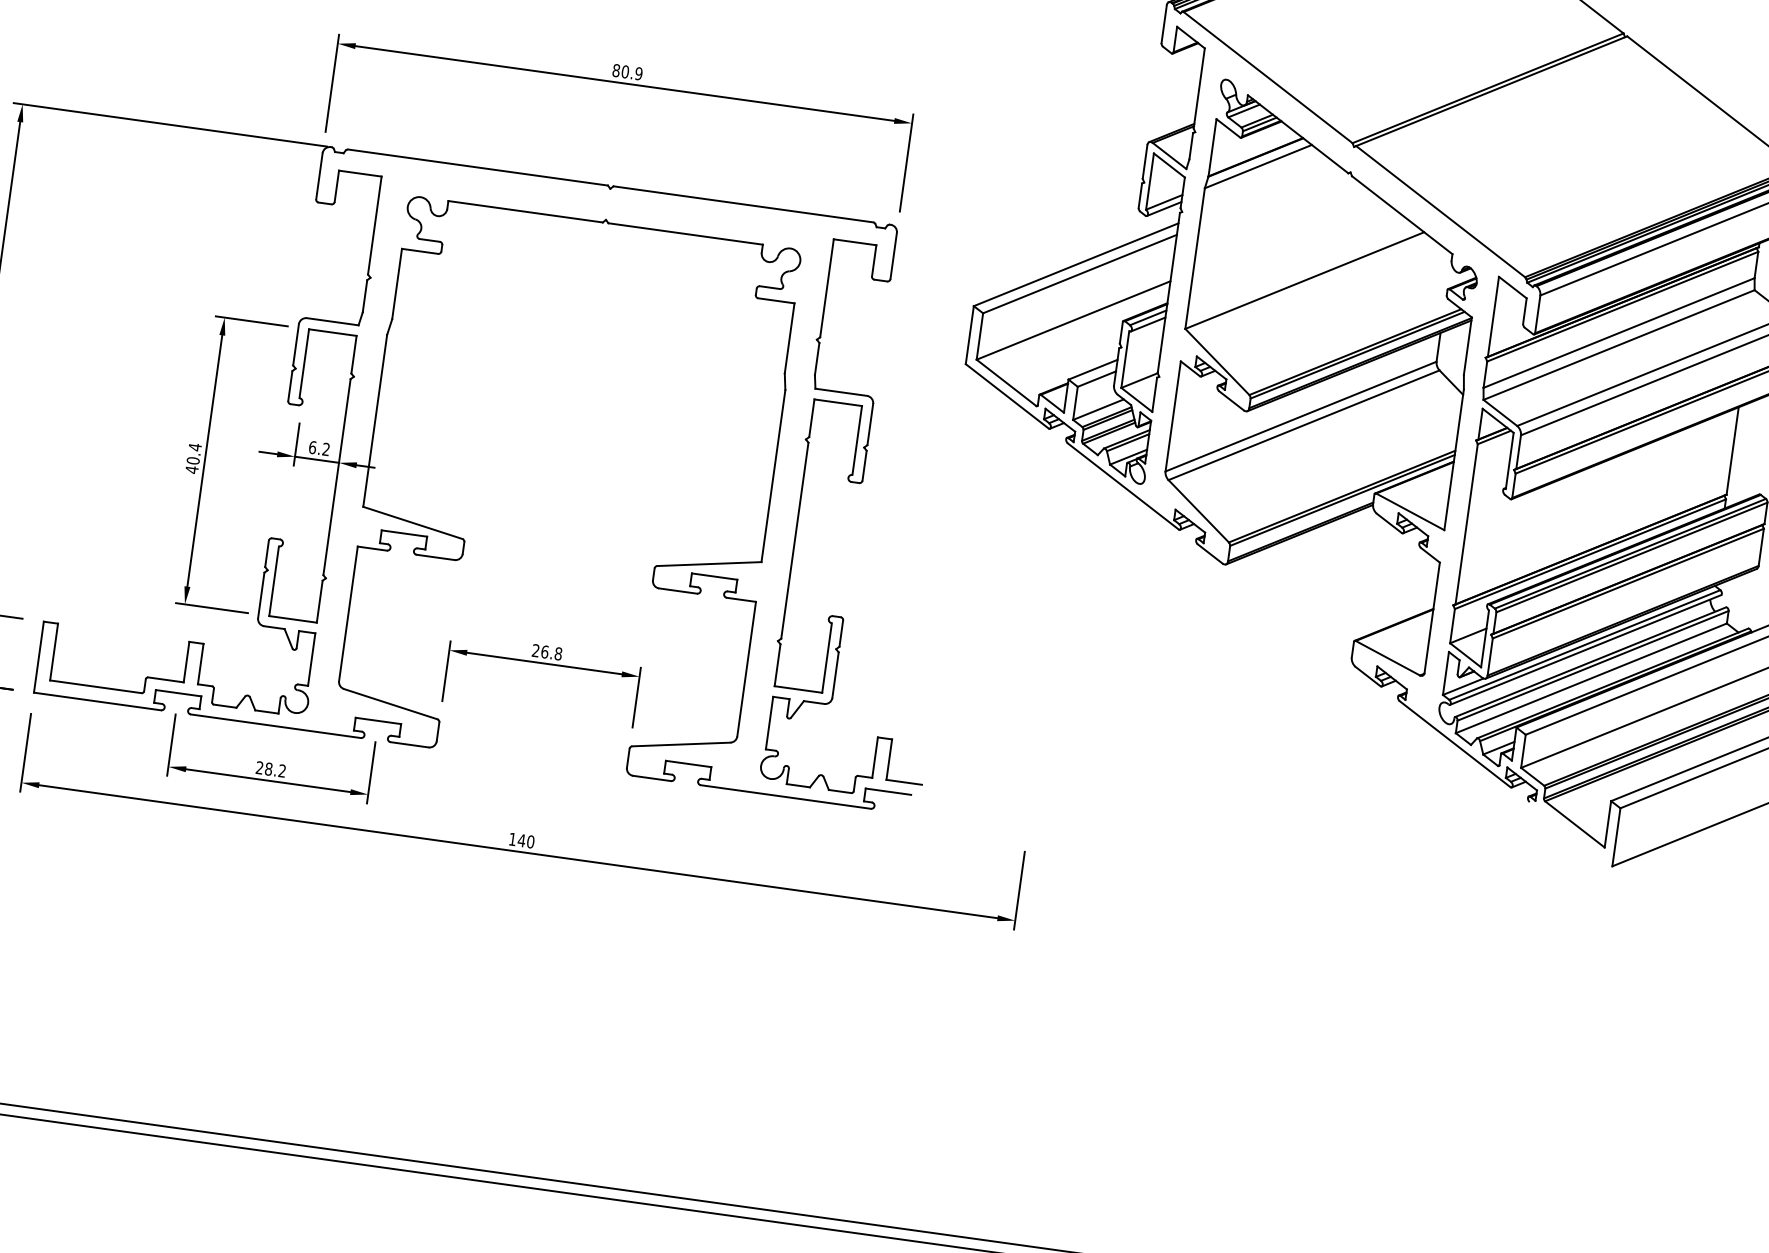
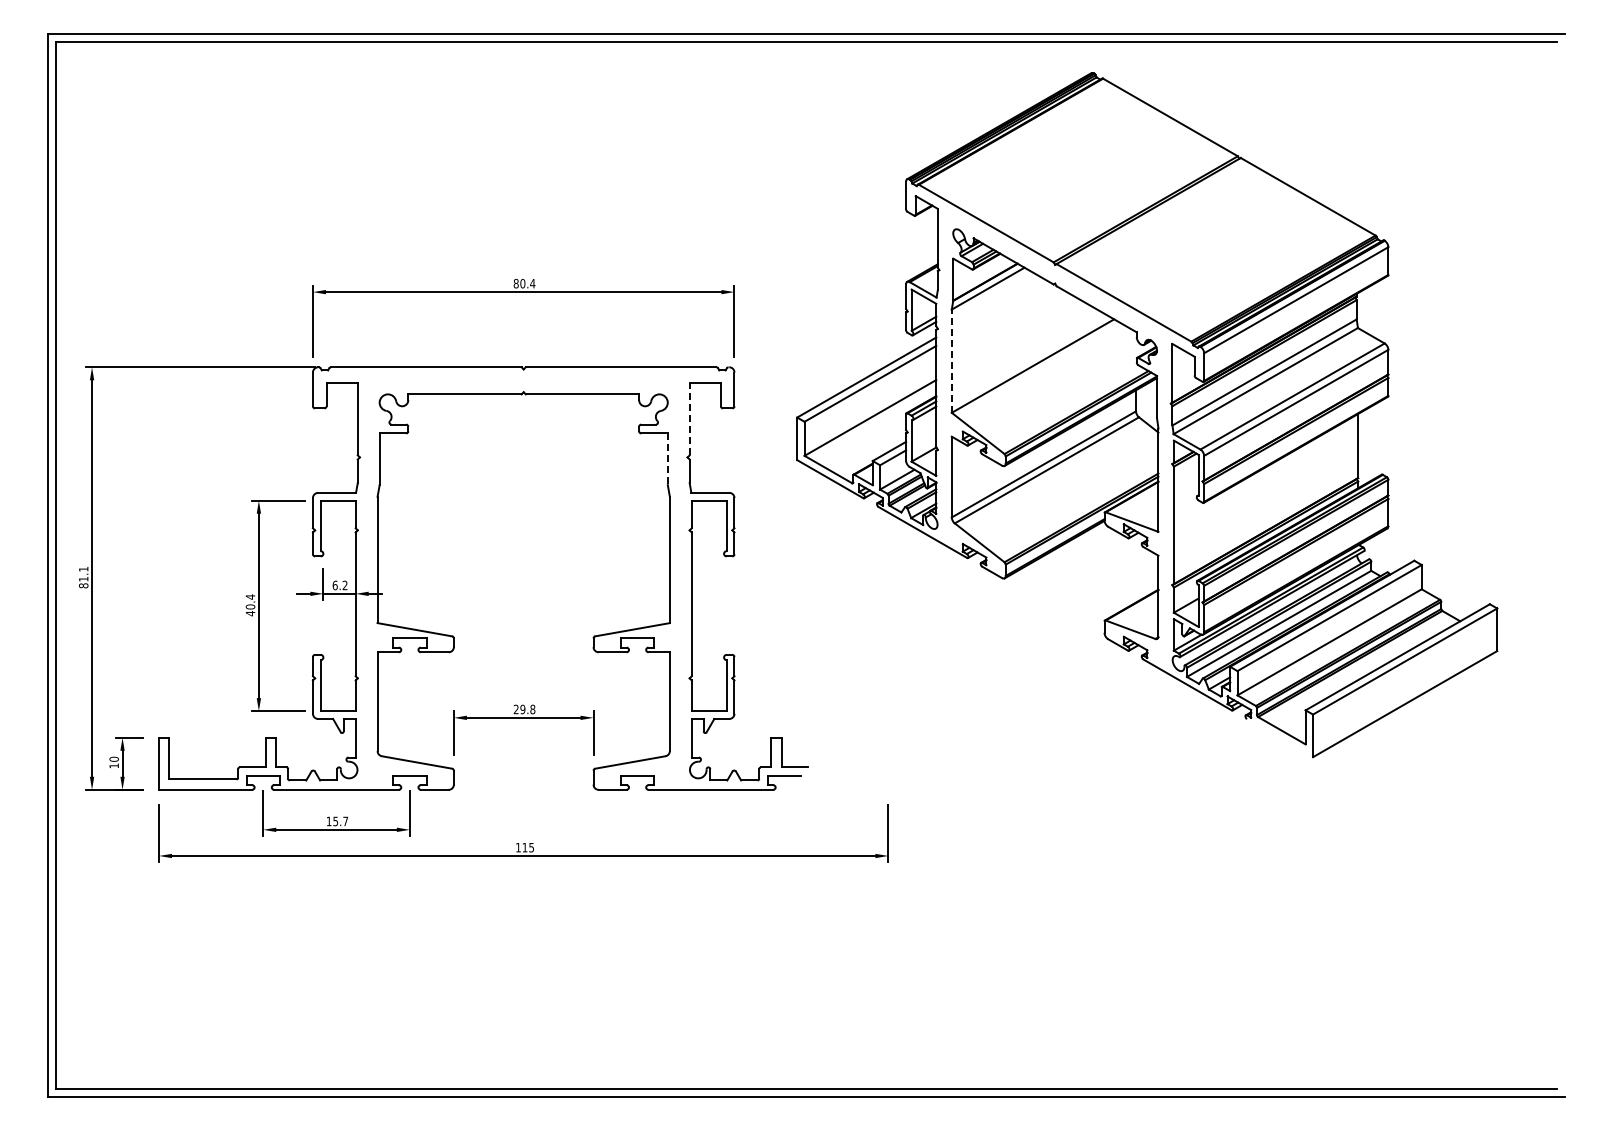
text: (638, 73) -> (532, 283), 80.9 -> 80.4
line: (1194, 258) -> (951, 361), solid -> dashed
line: (826, 288) -> (689, 419), solid -> dashed
line: (789, 338) -> (667, 459), solid -> dashed
text: (544, 651) -> (522, 709), 26.8 -> 29.8
text: (269, 769) -> (336, 821), 28.2 -> 15.7
text: (526, 841) -> (528, 847), 140 -> 115

